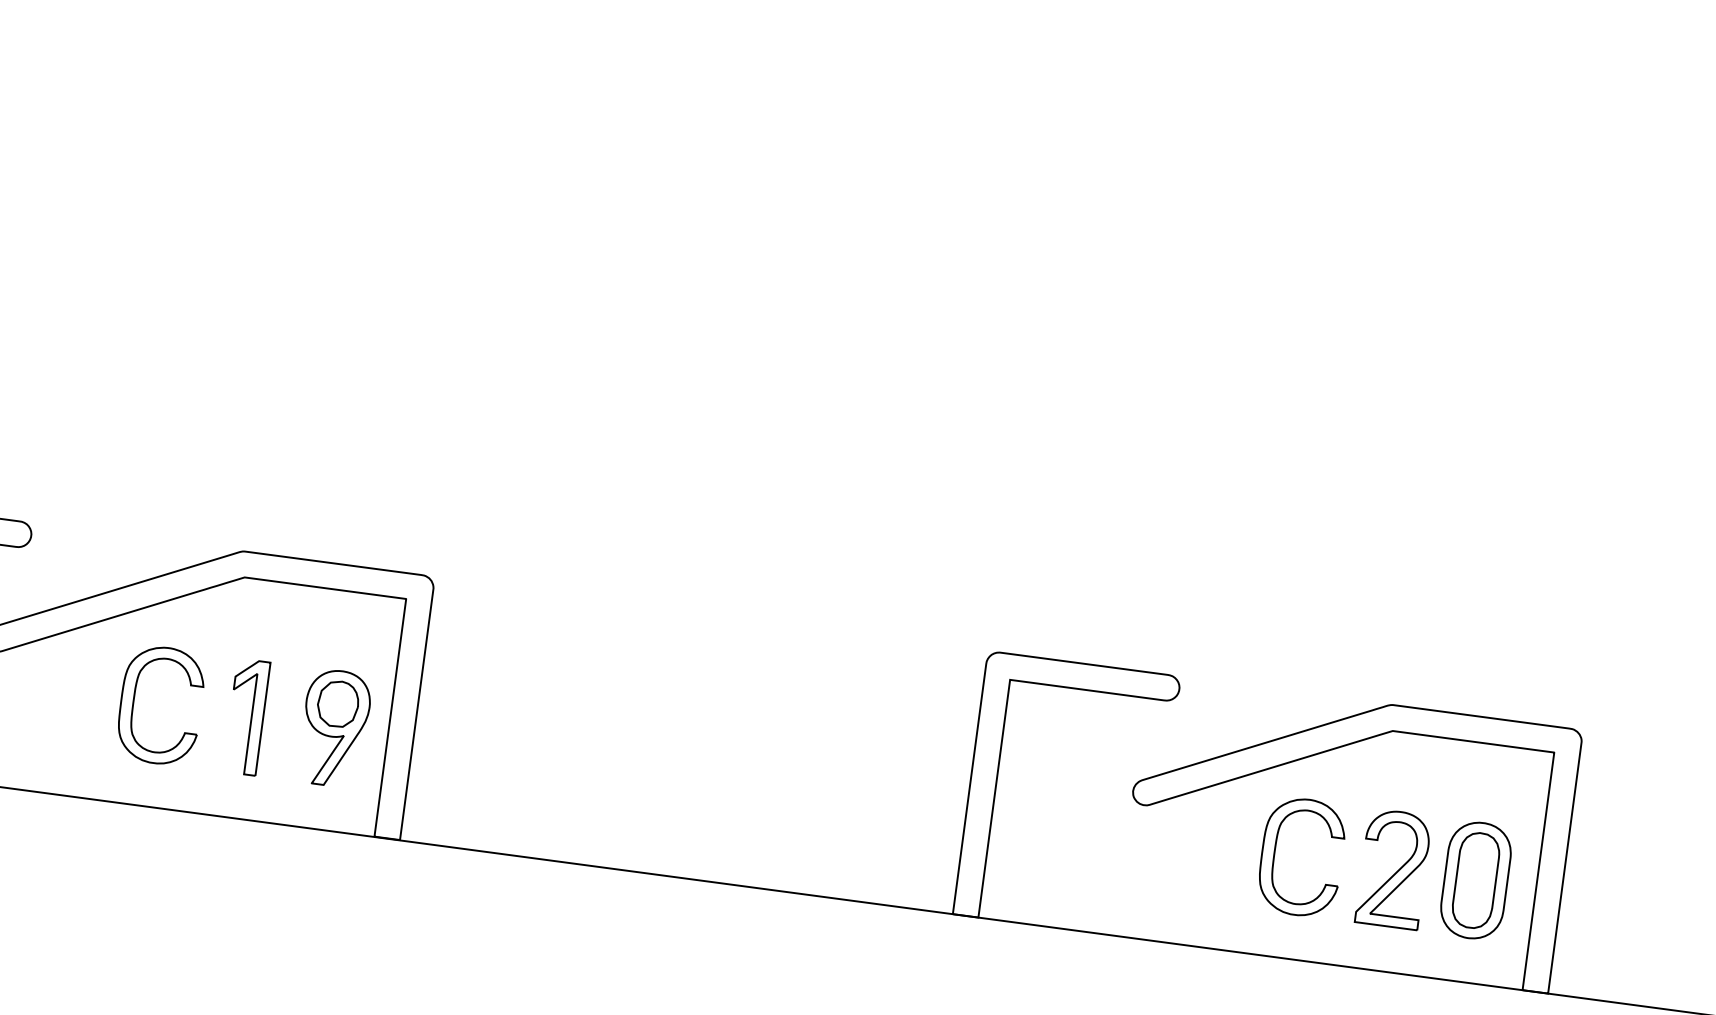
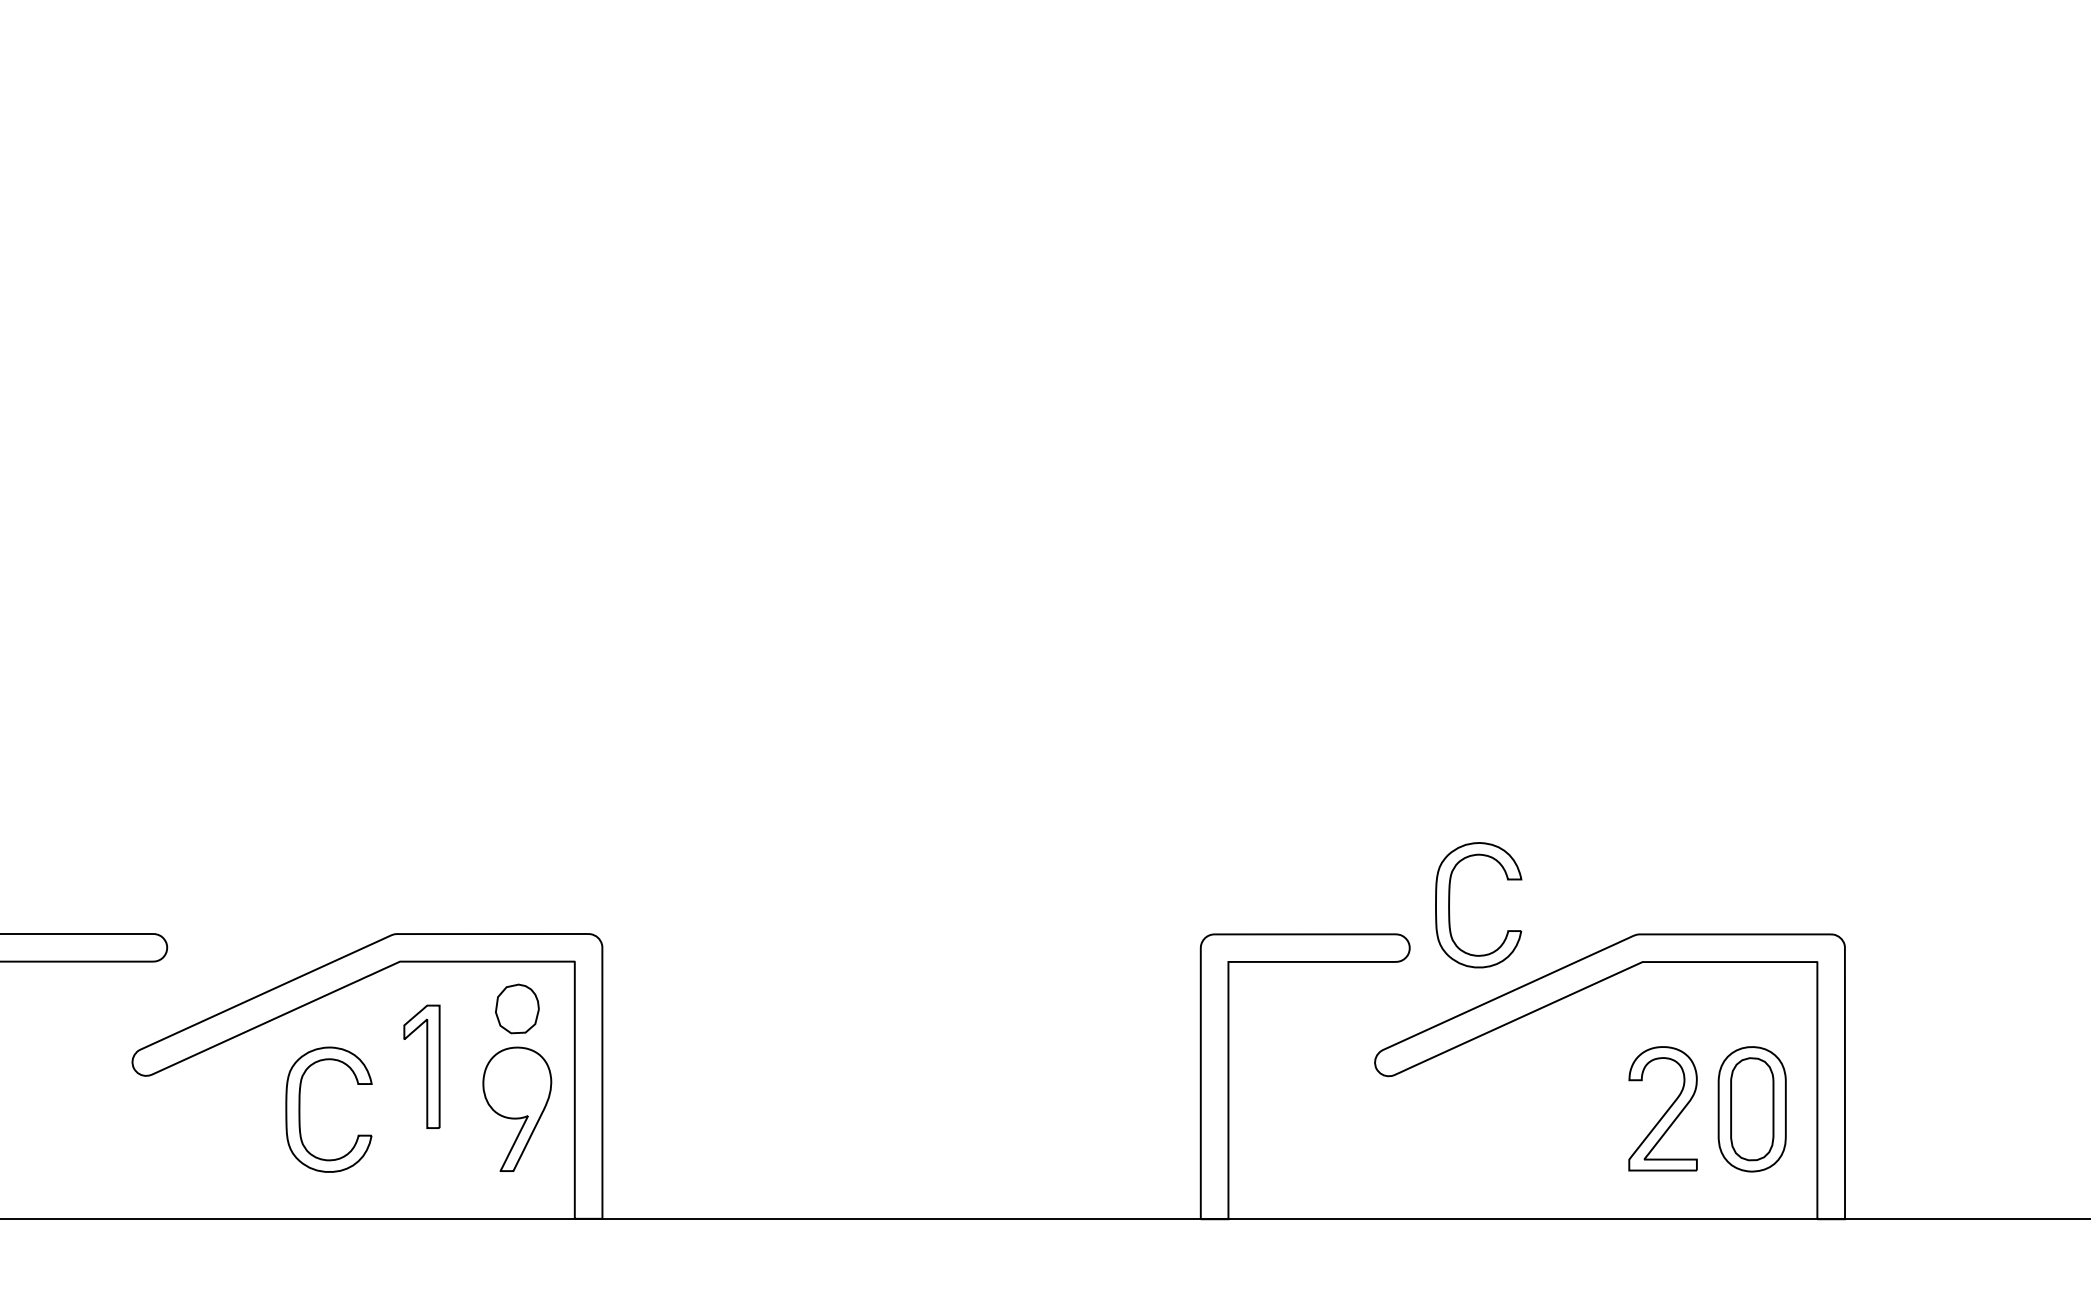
part: (338, 703) -> (517, 1008), moved
part: (246, 716) -> (421, 1066), moved
part: (1276, 847) -> (1450, 898), moved

